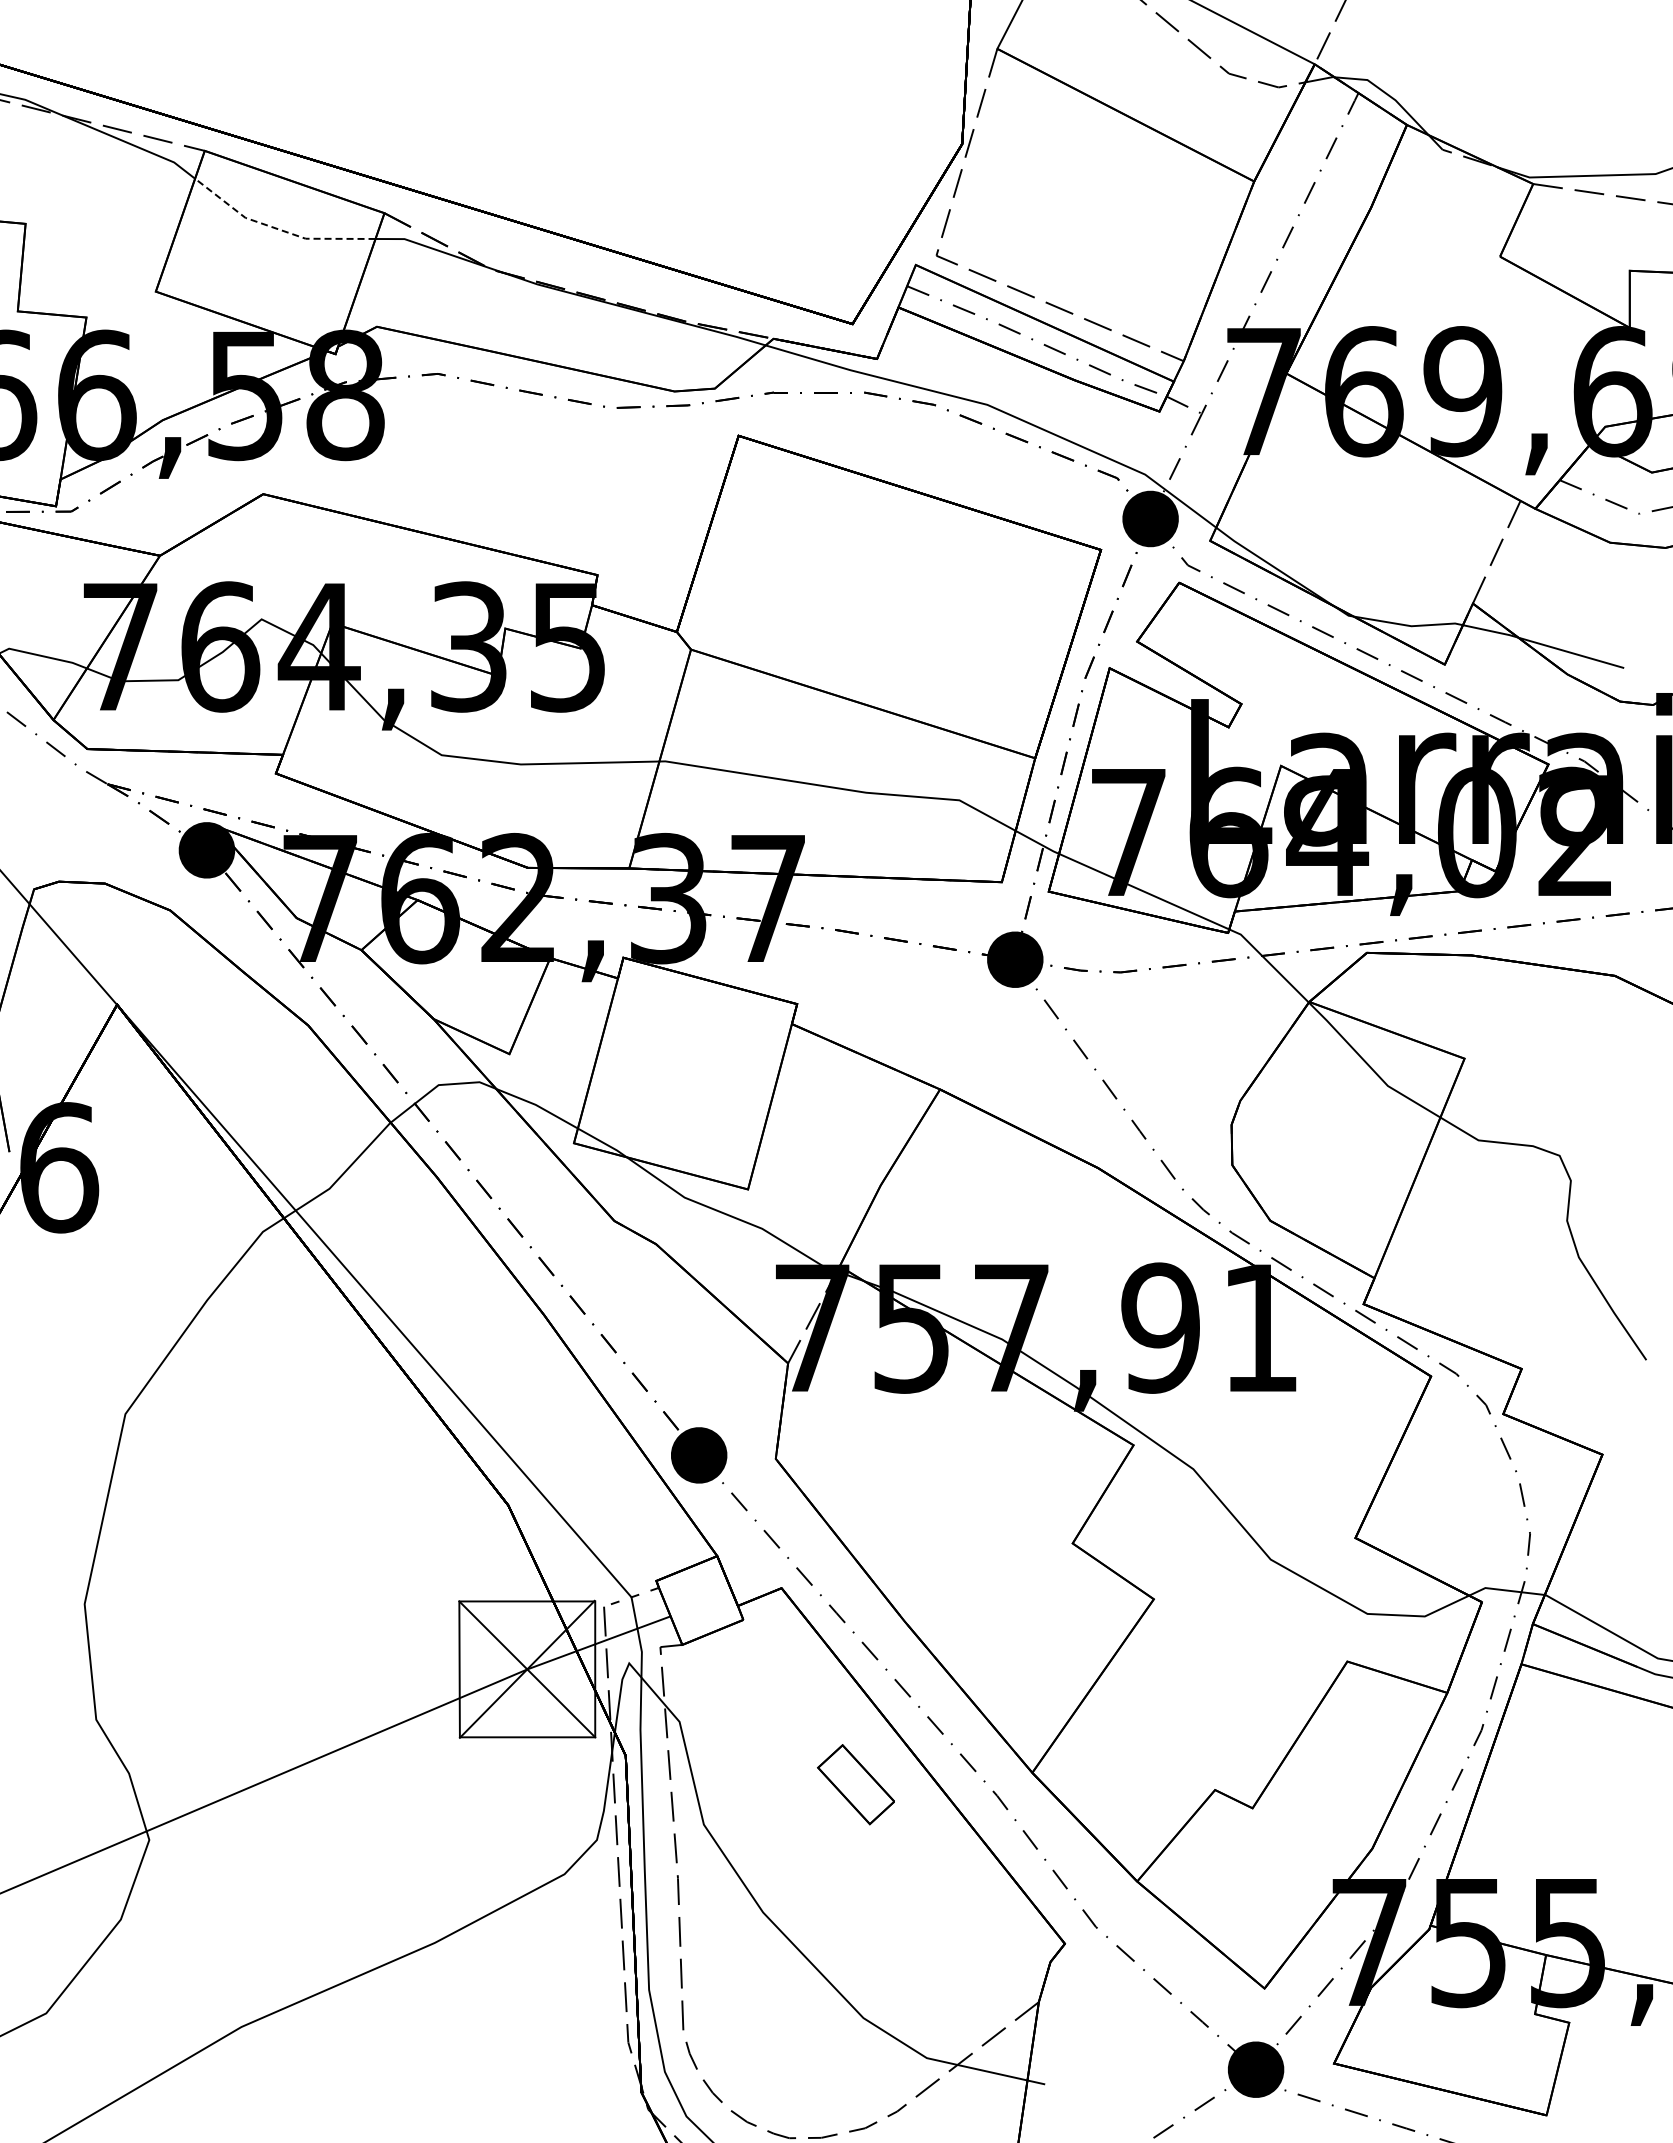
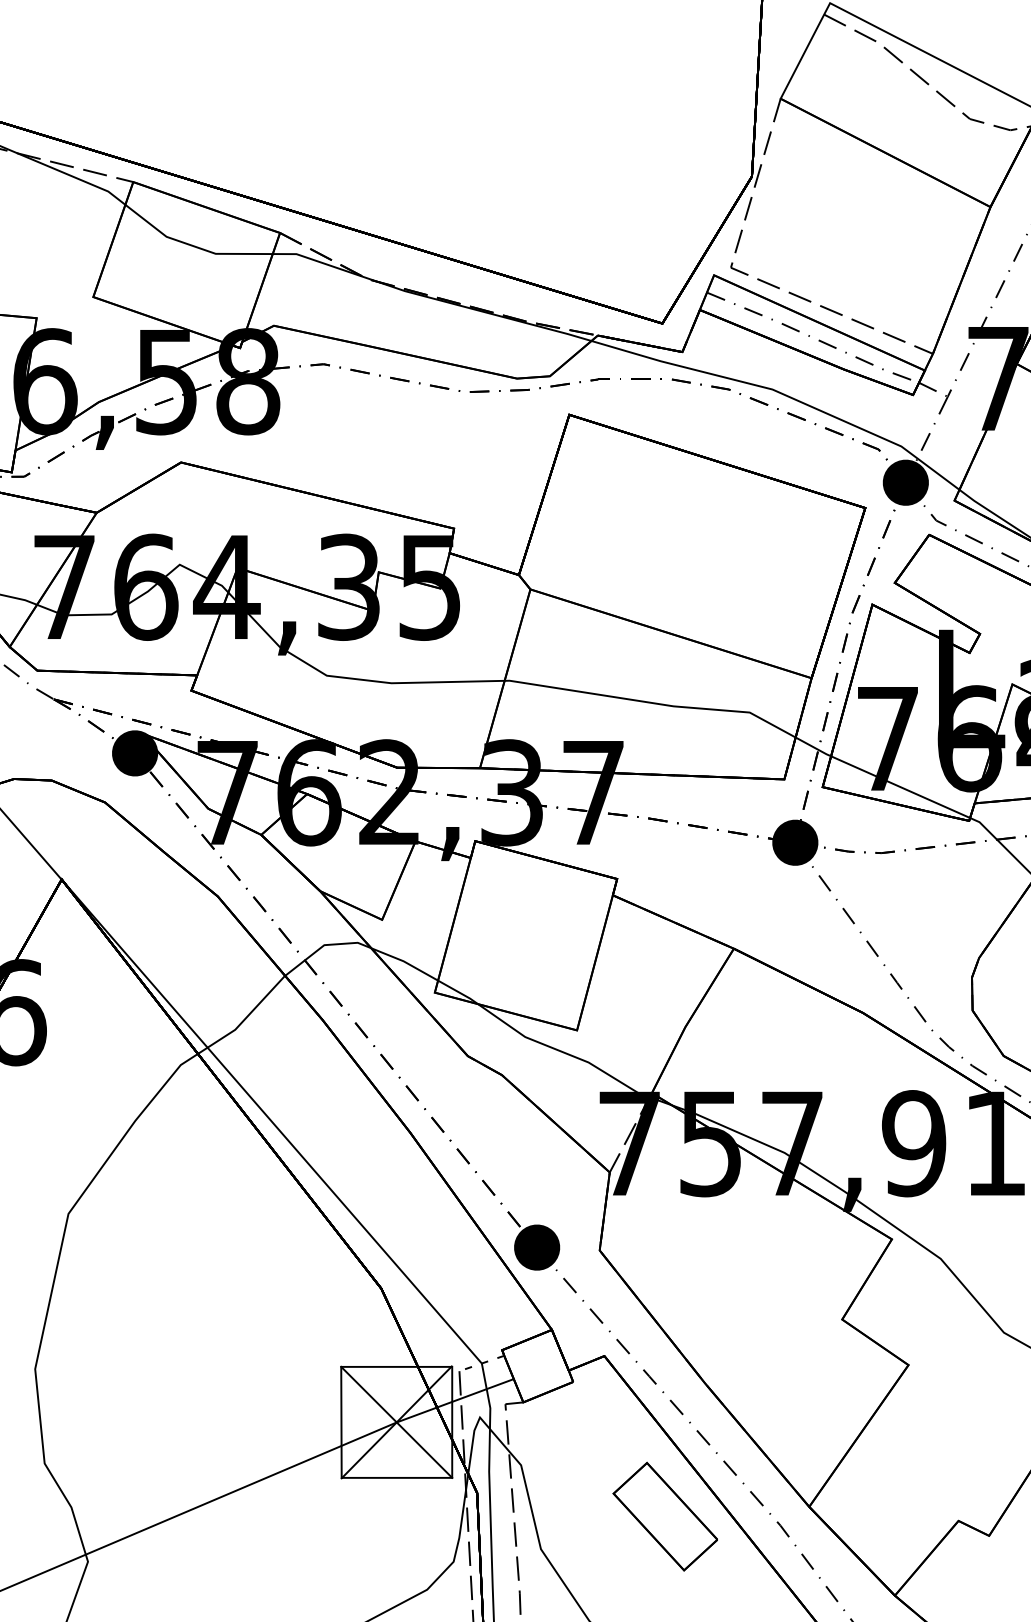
line: (278, 229) -> (193, 246), dashed -> solid
part: (855, 1784) -> (664, 1516), size x1.67

